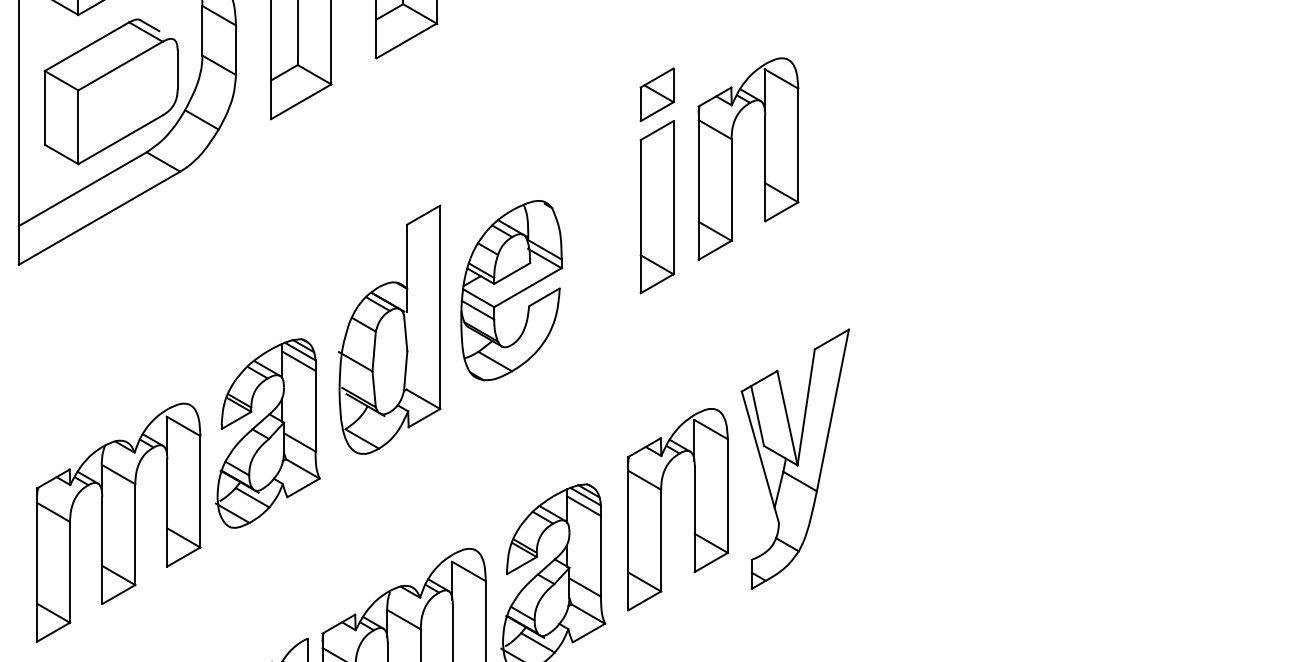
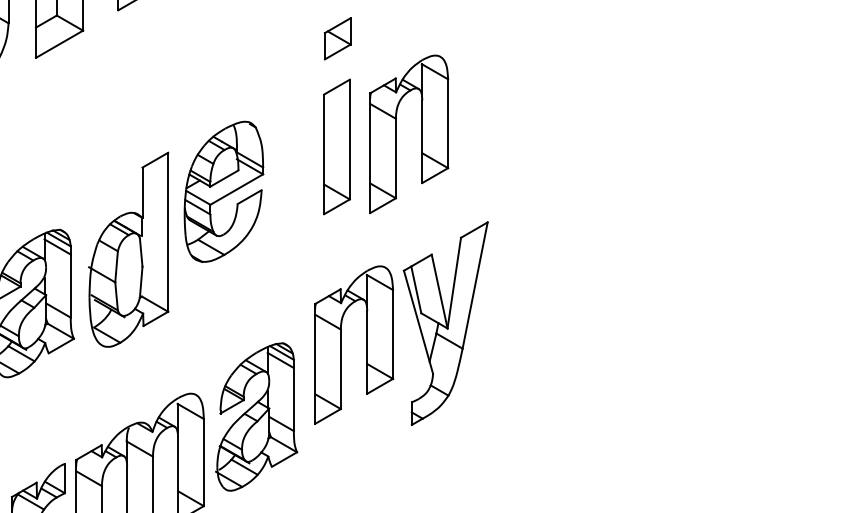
part: (732, 158) -> (396, 133), moved
part: (656, 207) -> (336, 147), moved
part: (389, 329) -> (128, 249), moved
part: (661, 509) -> (341, 344), moved

